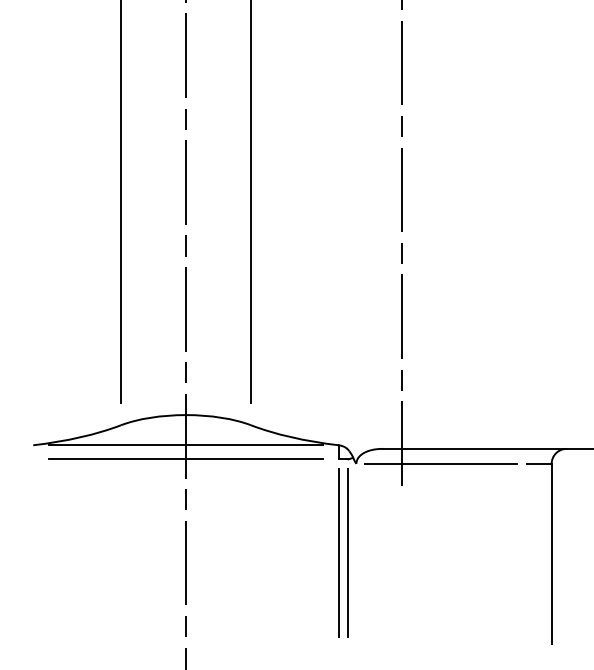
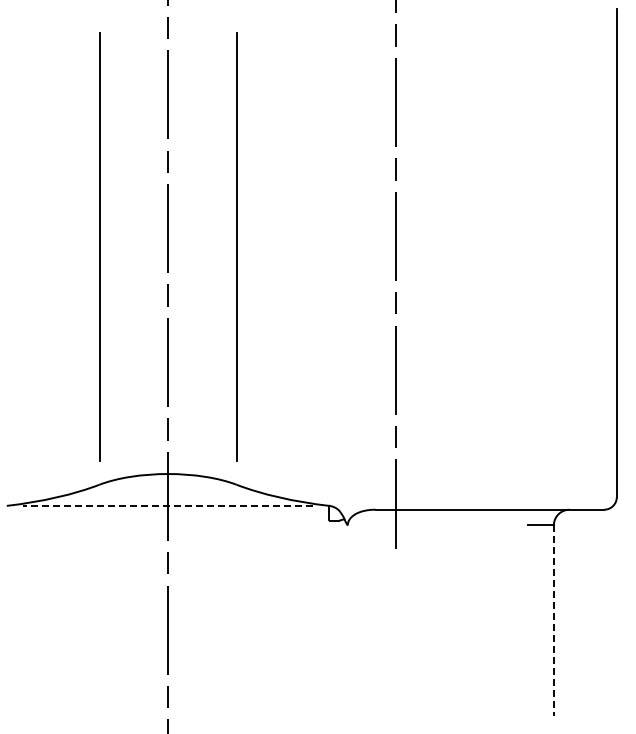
line: (186, 444) -> (168, 505), solid -> dashed
line: (186, 459) -> (168, 520), removed
line: (440, 463) -> (436, 525), removed
line: (339, 552) -> (329, 618), removed
line: (348, 552) -> (339, 618), removed
line: (551, 554) -> (553, 621), solid -> dashed

